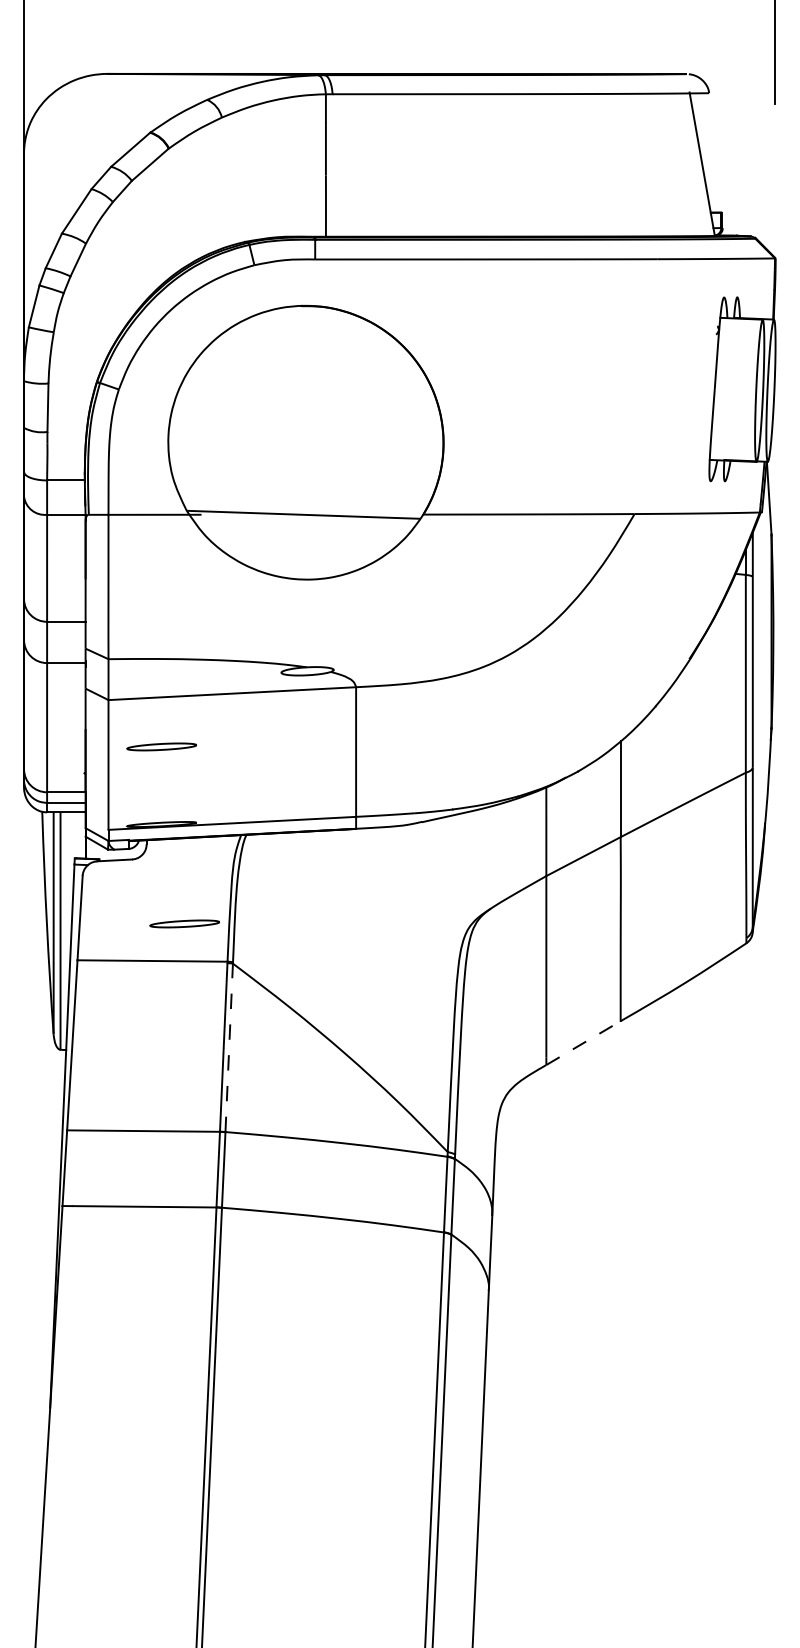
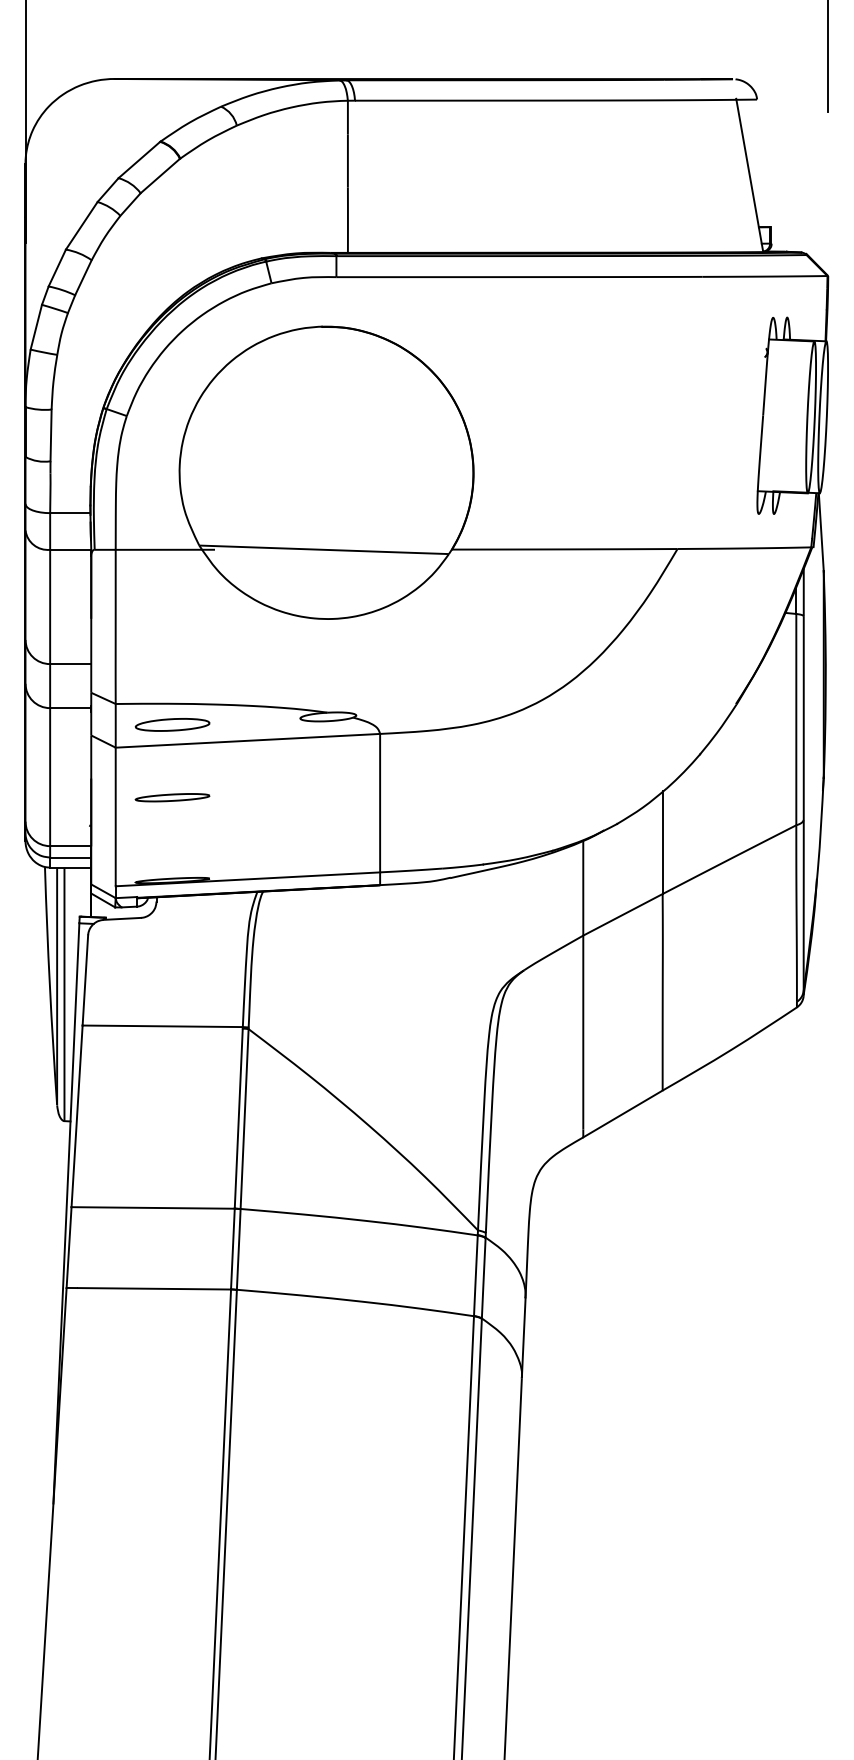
part: (161, 678) -> (172, 724), added
part: (184, 923) -> (196, 986), removed
line: (583, 1042) -> (622, 1113), dashed -> solid
line: (229, 1047) -> (244, 1118), dashed -> solid

